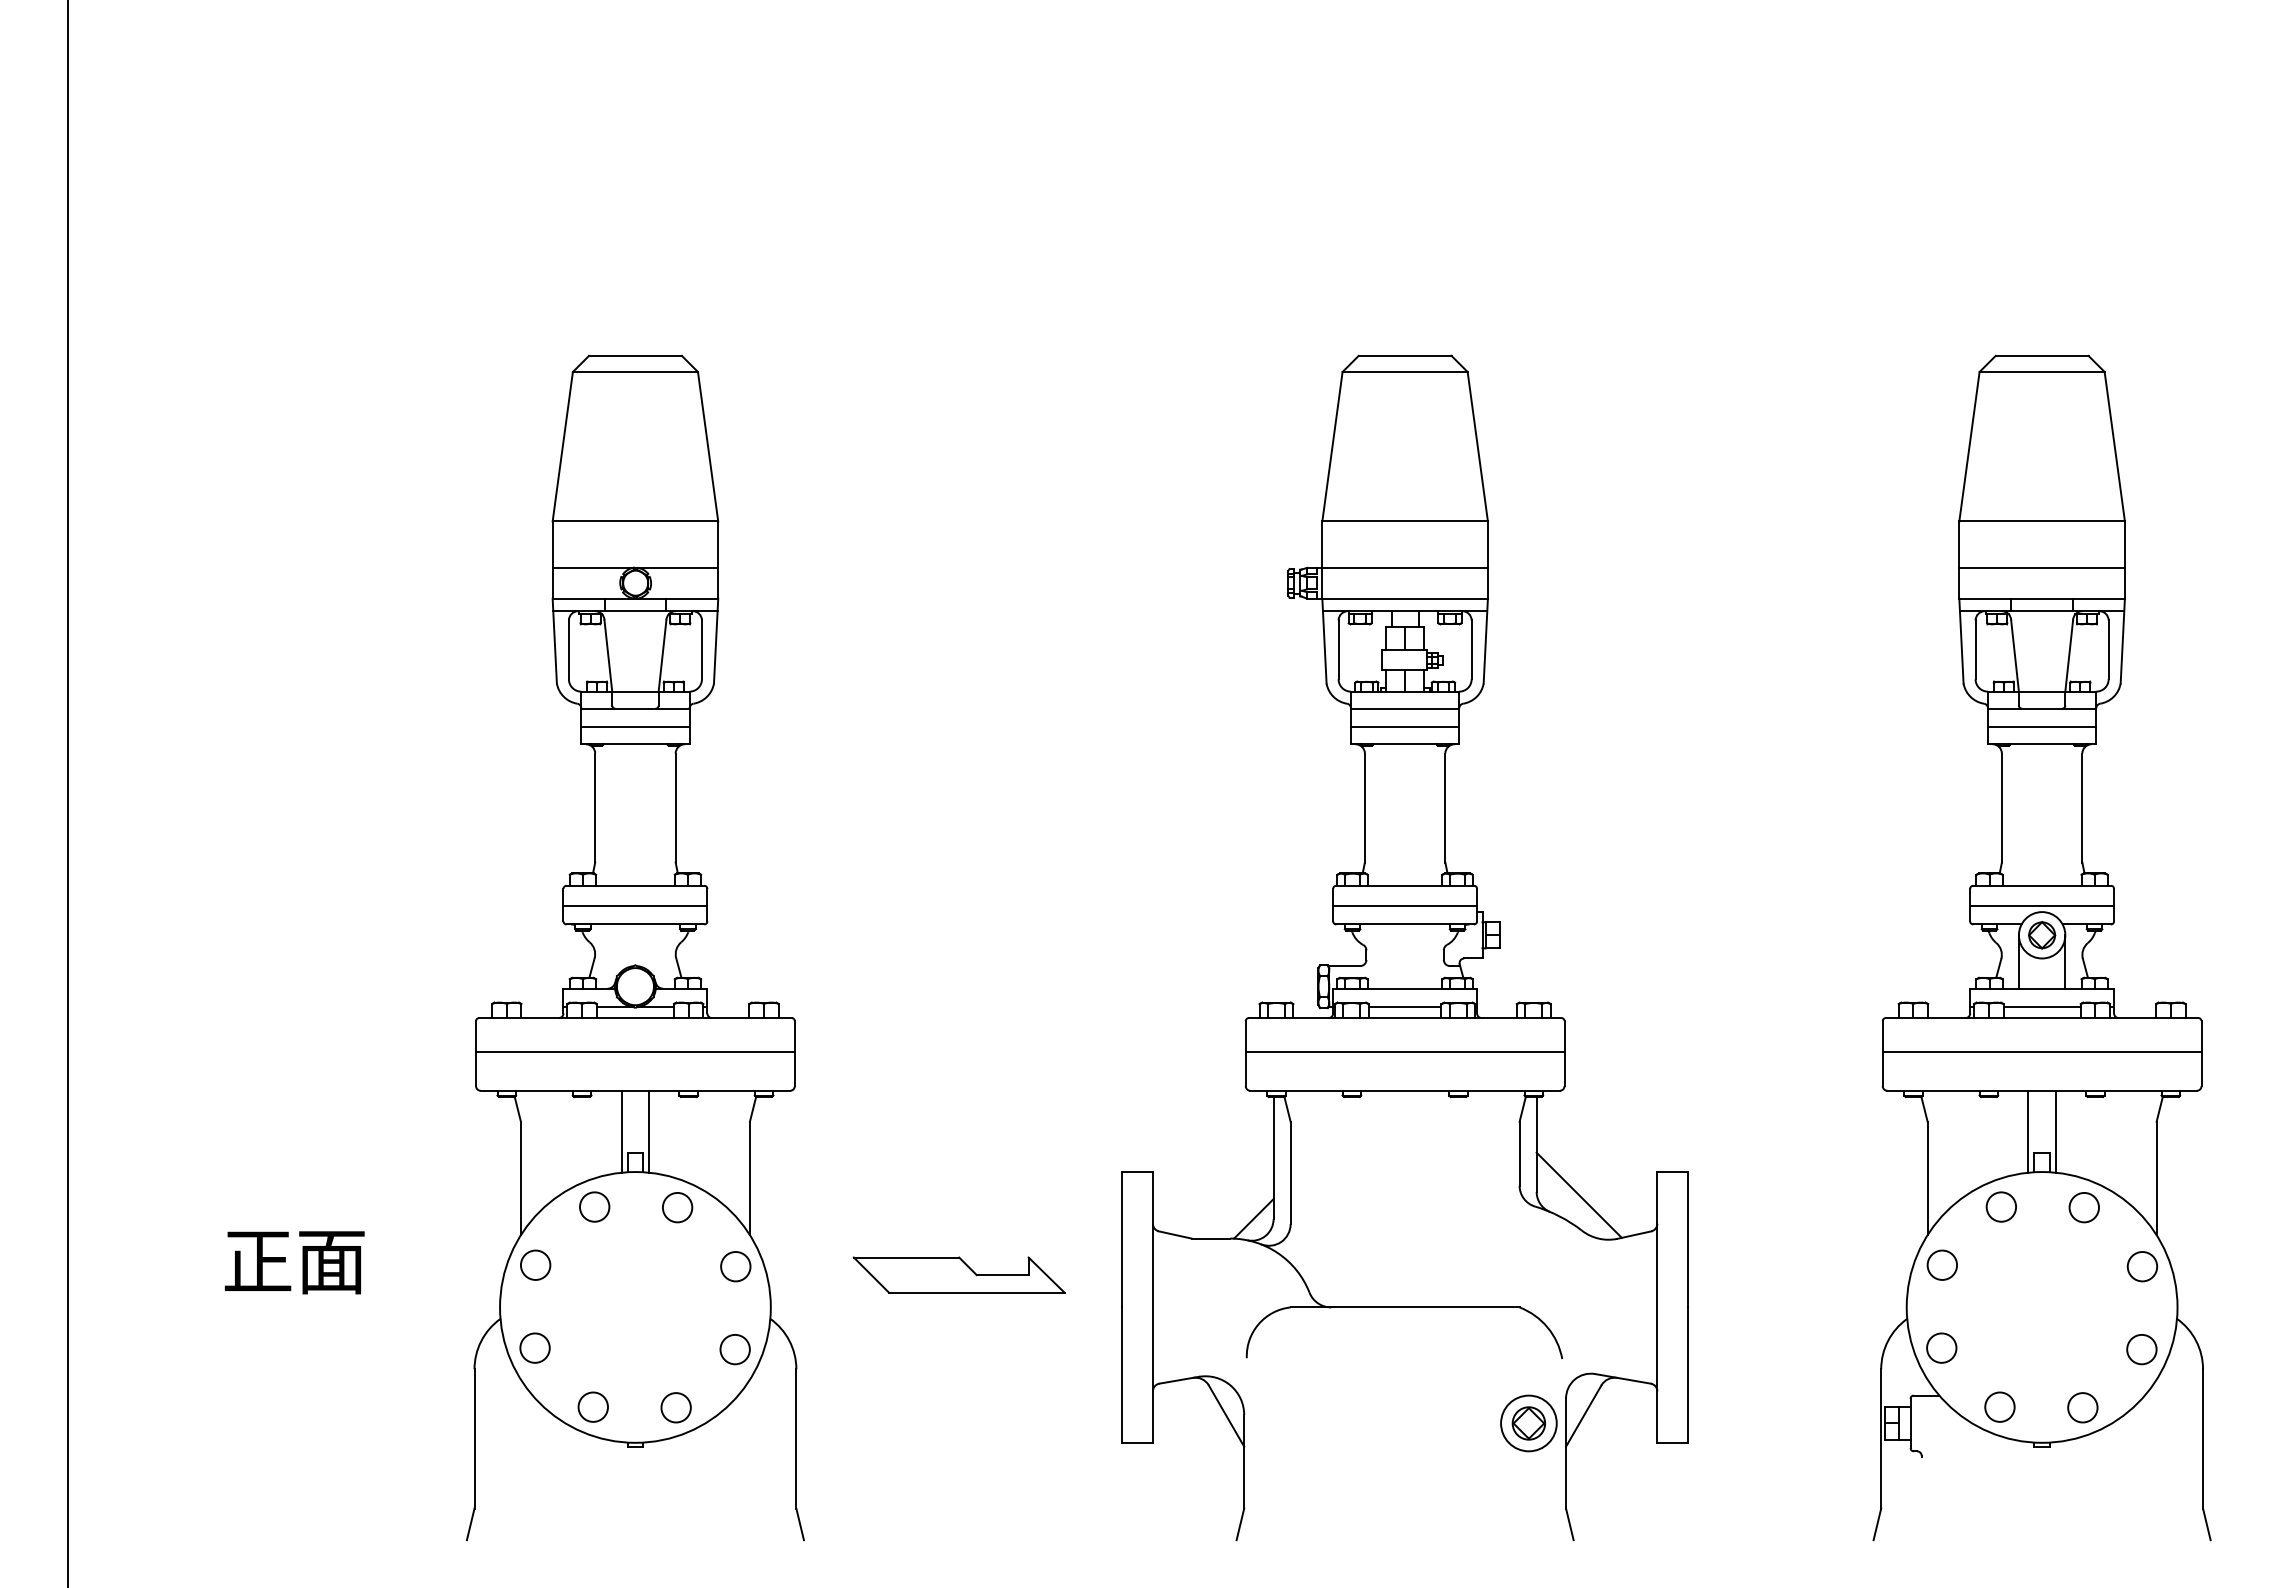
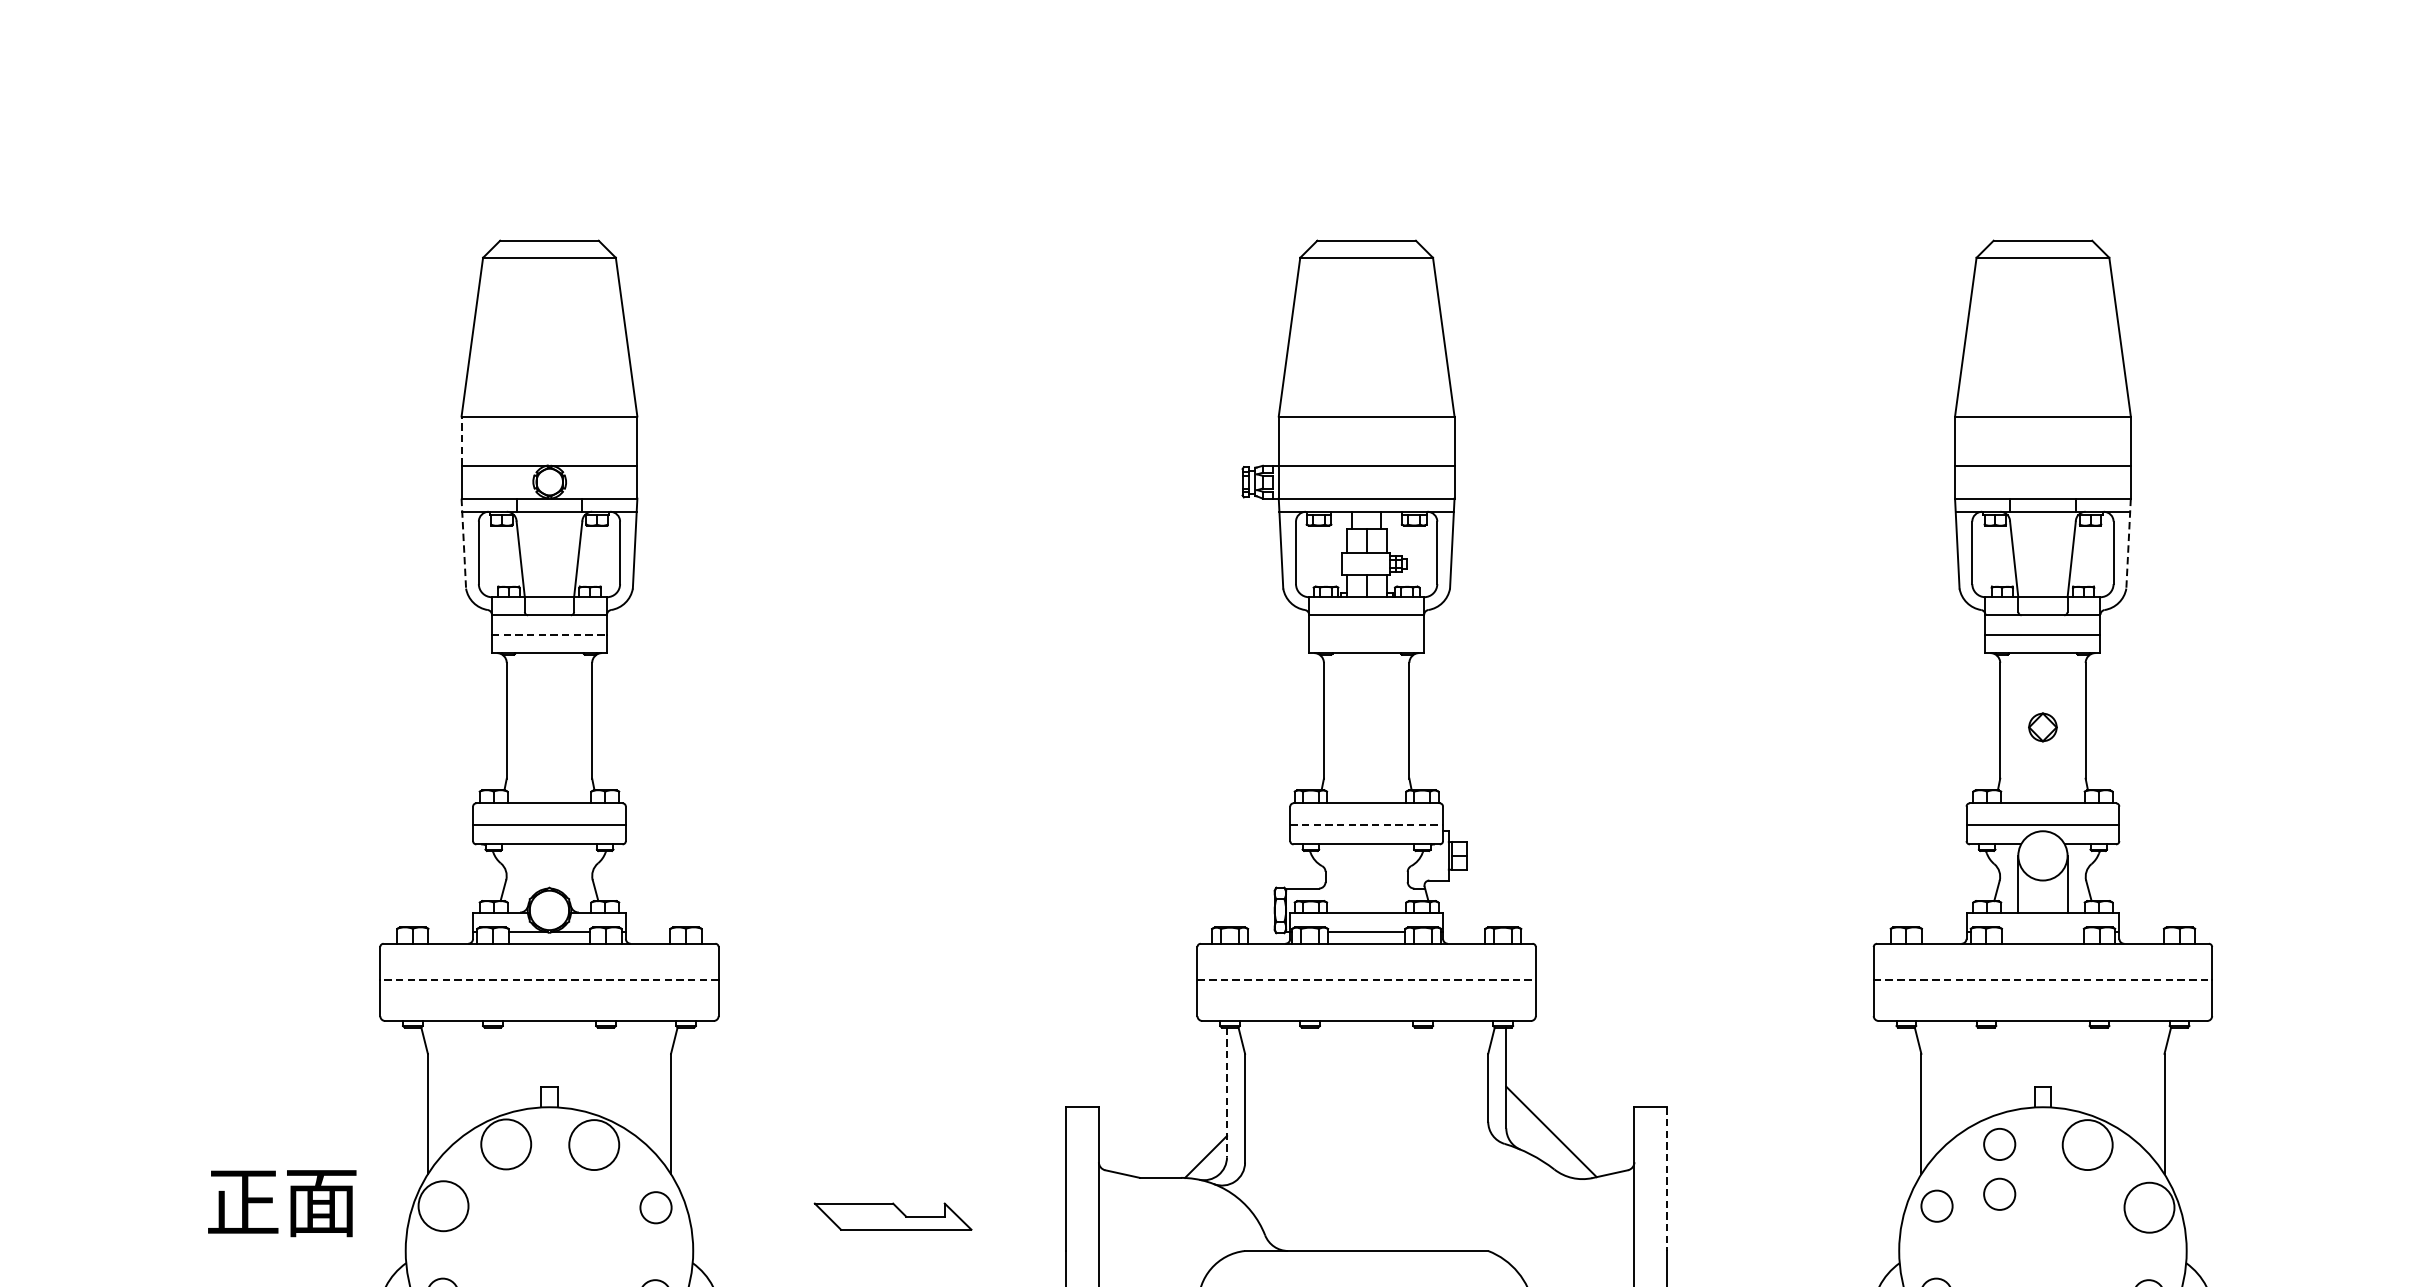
line: (552, 544) -> (461, 440), solid -> dashed
line: (554, 641) -> (463, 543), solid -> dashed
line: (2122, 641) -> (2128, 543), solid -> dashed
line: (635, 727) -> (549, 635), solid -> dashed
line: (1404, 727) -> (1365, 635), removed
line: (1405, 905) -> (1367, 824), solid -> dashed
part: (2042, 935) -> (2043, 727), moved
line: (2041, 1007) -> (2042, 932), removed
line: (634, 1052) -> (548, 980), solid -> dashed
line: (1405, 1052) -> (1367, 980), solid -> dashed
line: (2042, 1052) -> (2043, 980), solid -> dashed
line: (621, 1131) -> (534, 1064), removed
line: (649, 1131) -> (564, 1064), removed
line: (2028, 1131) -> (2028, 1064), removed
line: (2056, 1131) -> (2058, 1064), removed
line: (1273, 1158) -> (1226, 1092), solid -> dashed
circle: (594, 1206) -> (506, 1143), size x1.6
circle: (677, 1207) -> (594, 1144), size x1.6
circle: (2083, 1207) -> (2086, 1144), size x1.6
line: (1688, 1239) -> (1667, 1178), solid -> dashed
circle: (2000, 1253) -> (1998, 1193), added
text: (294, 1262) -> (281, 1203), moved
circle: (535, 1264) -> (443, 1205), size x1.6
circle: (2142, 1266) -> (2149, 1207), size x1.6
part: (958, 1274) -> (892, 1216), size x0.7

